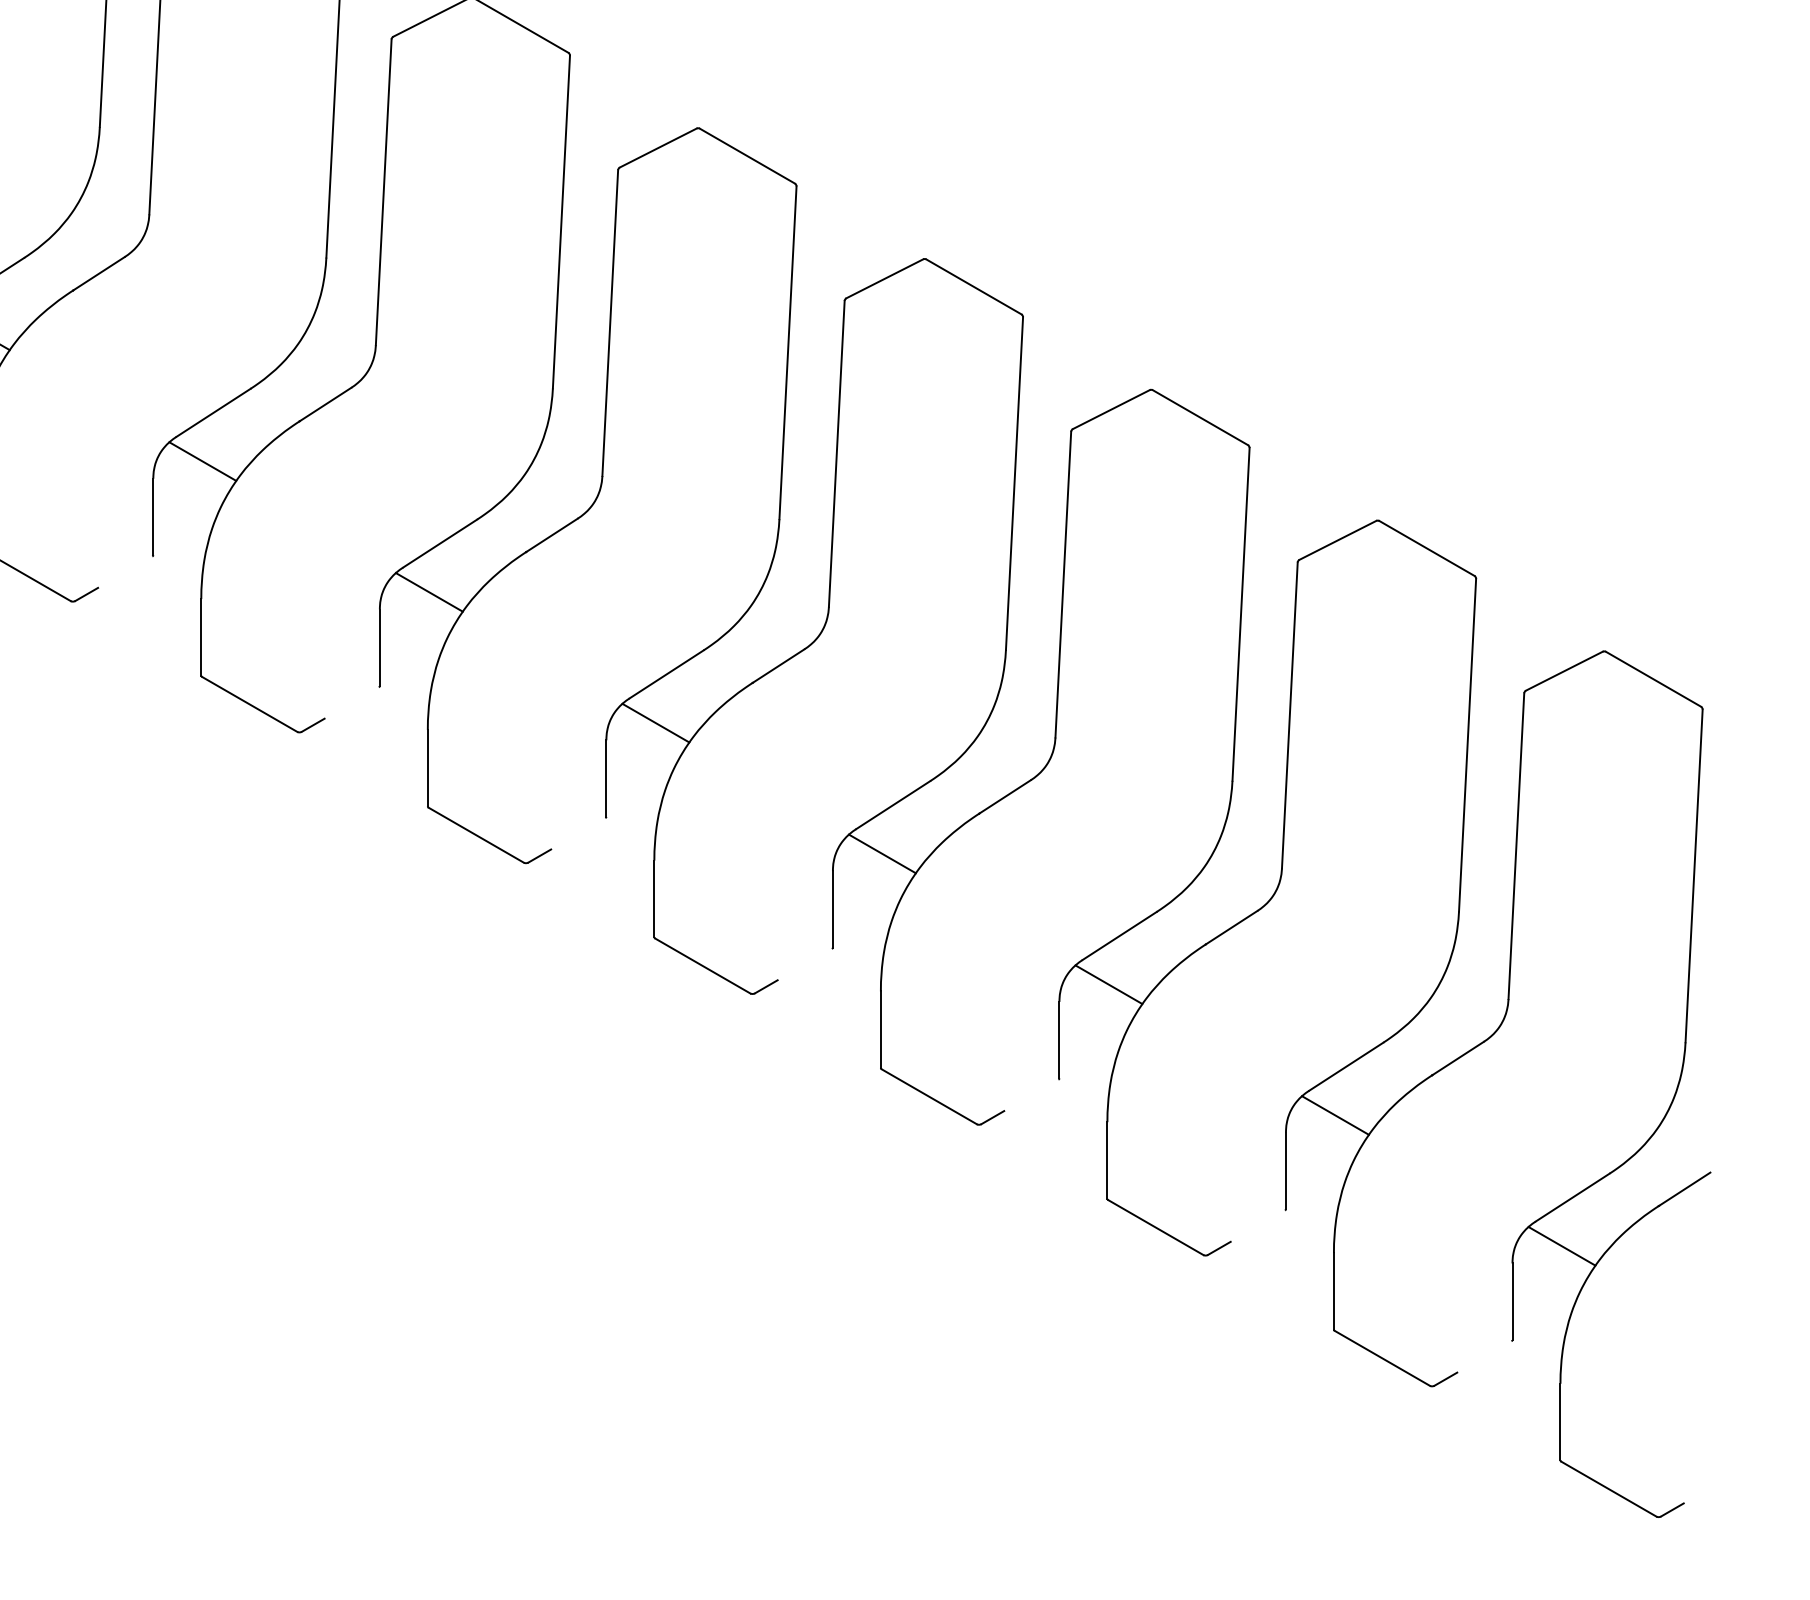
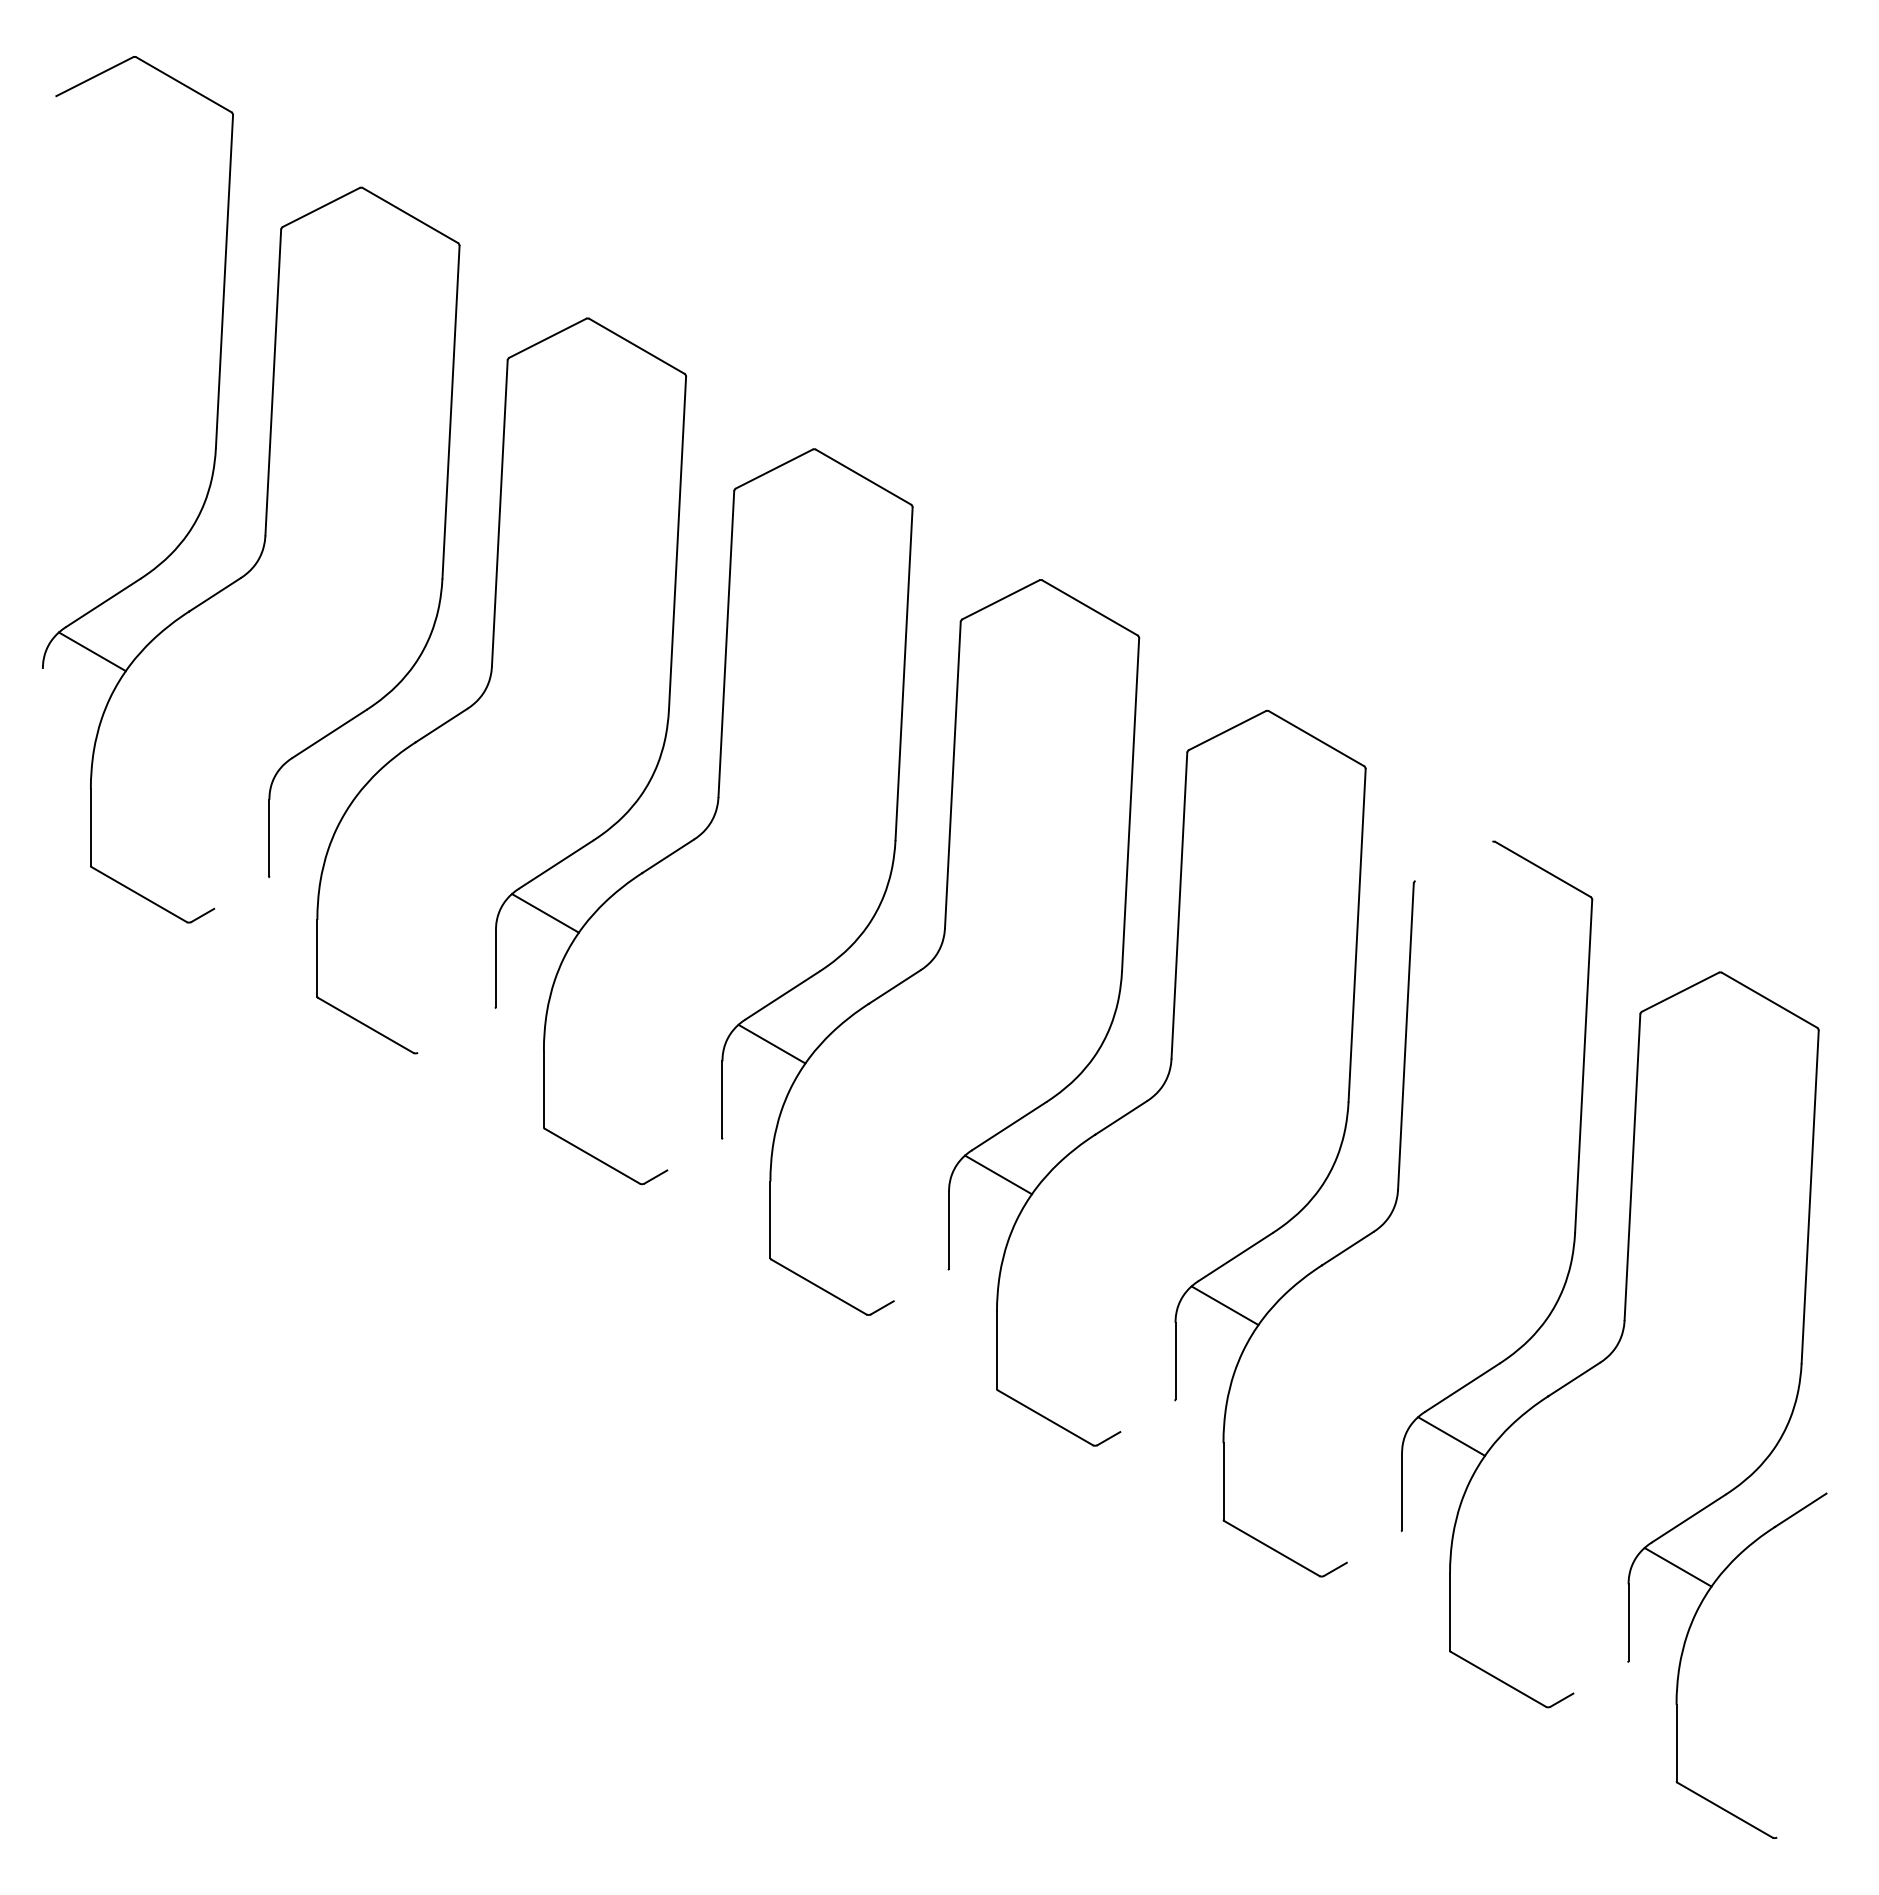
line: (202, 461) -> (318, 782), removed
line: (1337, 539) -> (1453, 860), removed
line: (313, 724) -> (429, 1045), removed
line: (1672, 1509) -> (1788, 1830), removed

